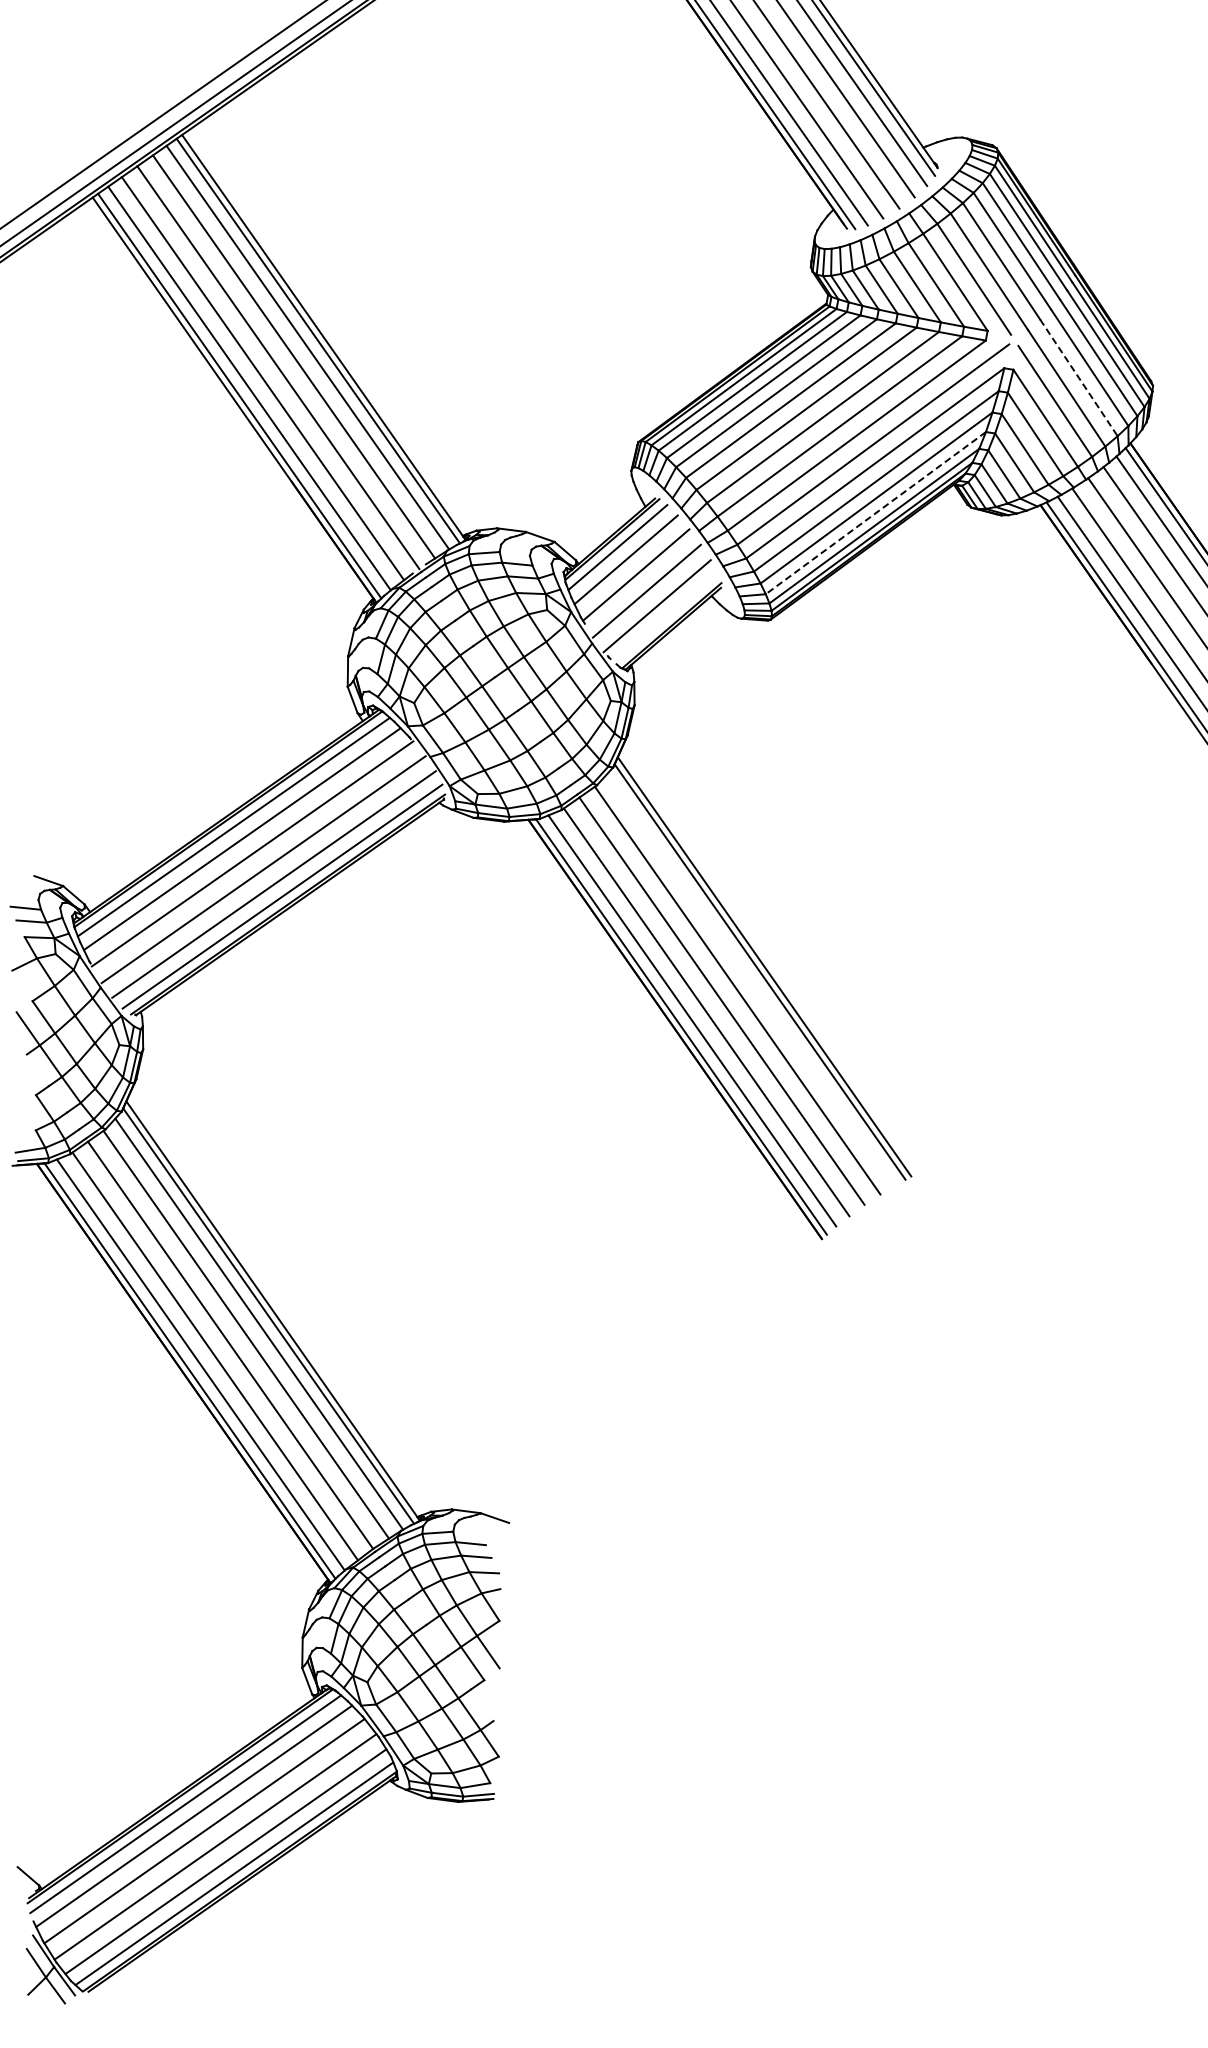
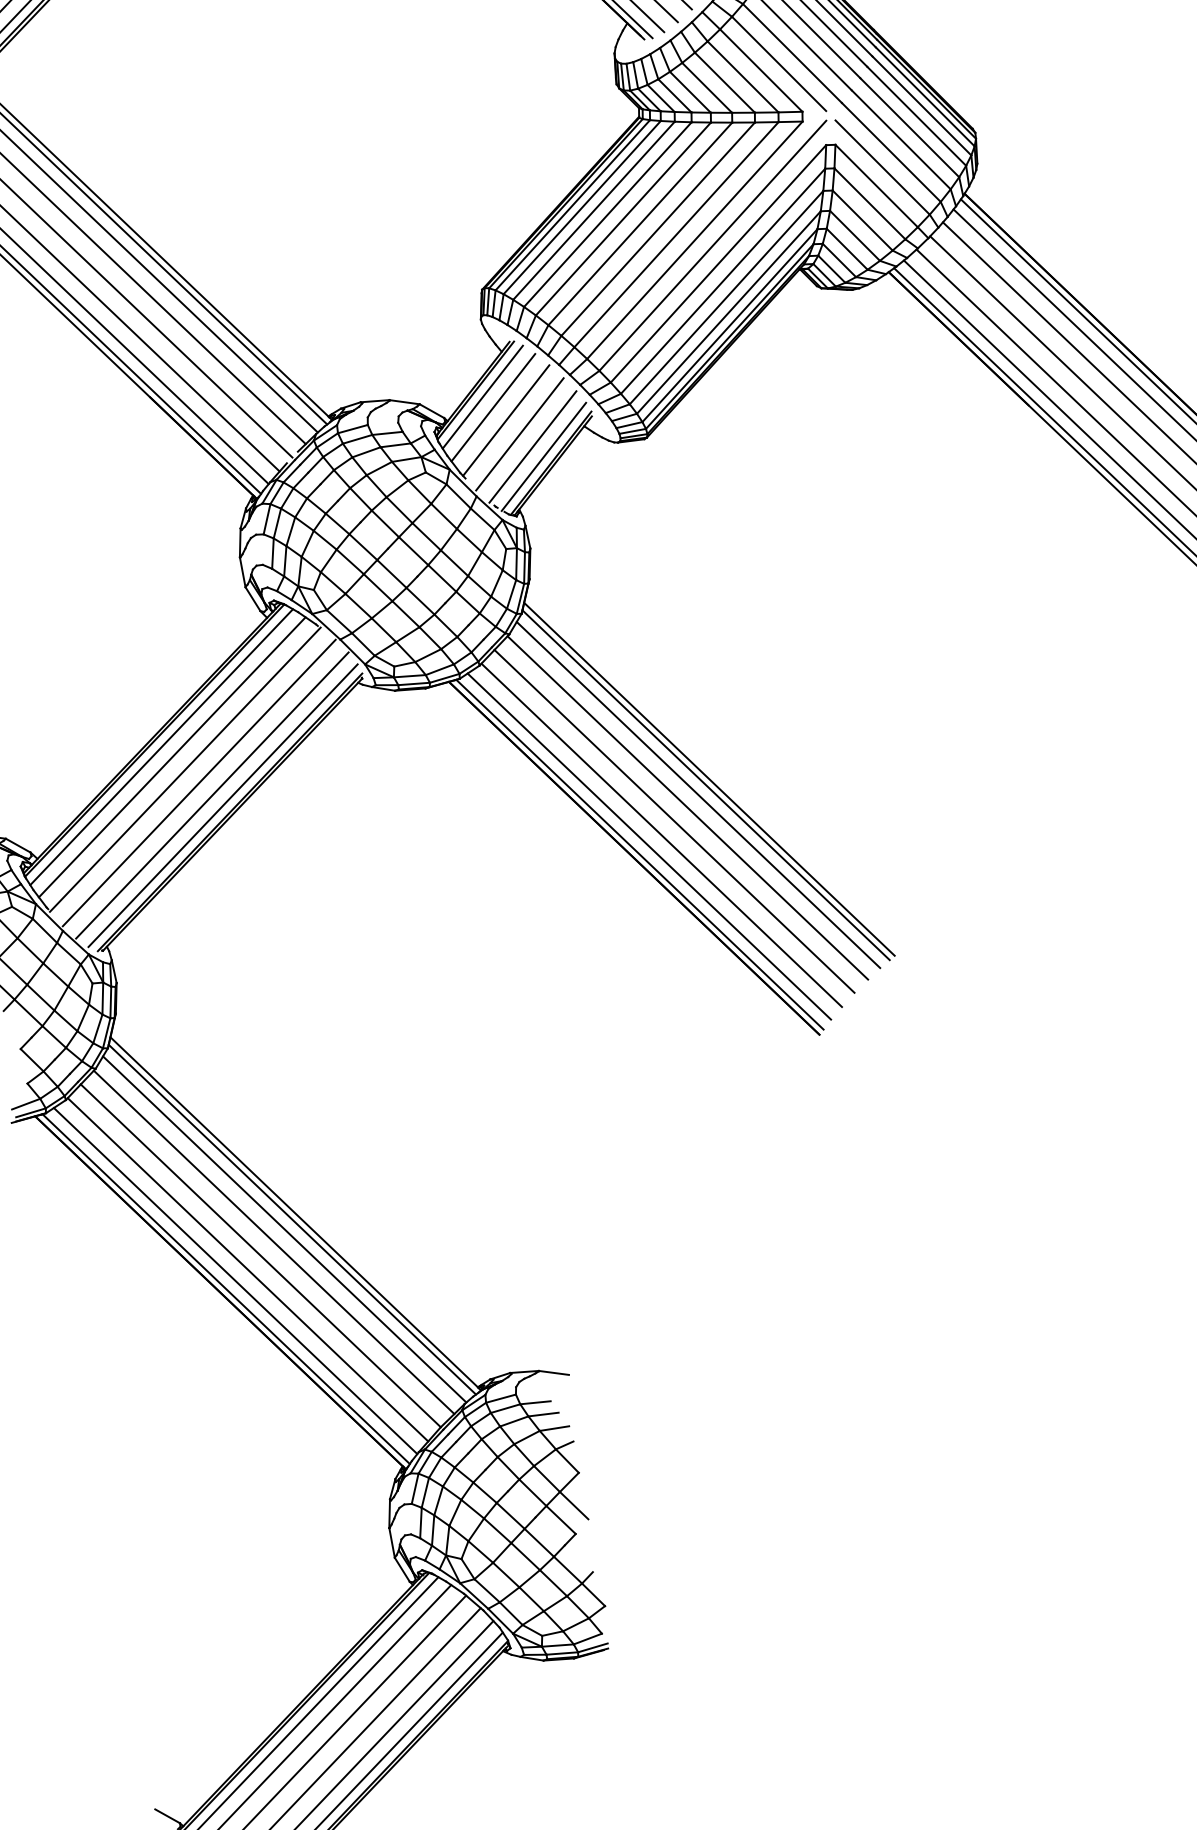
line: (1078, 377) -> (900, 139), dashed -> solid
line: (875, 513) -> (728, 312), dashed -> solid
line: (665, 617) -> (543, 456), added
line: (750, 979) -> (698, 794), added

